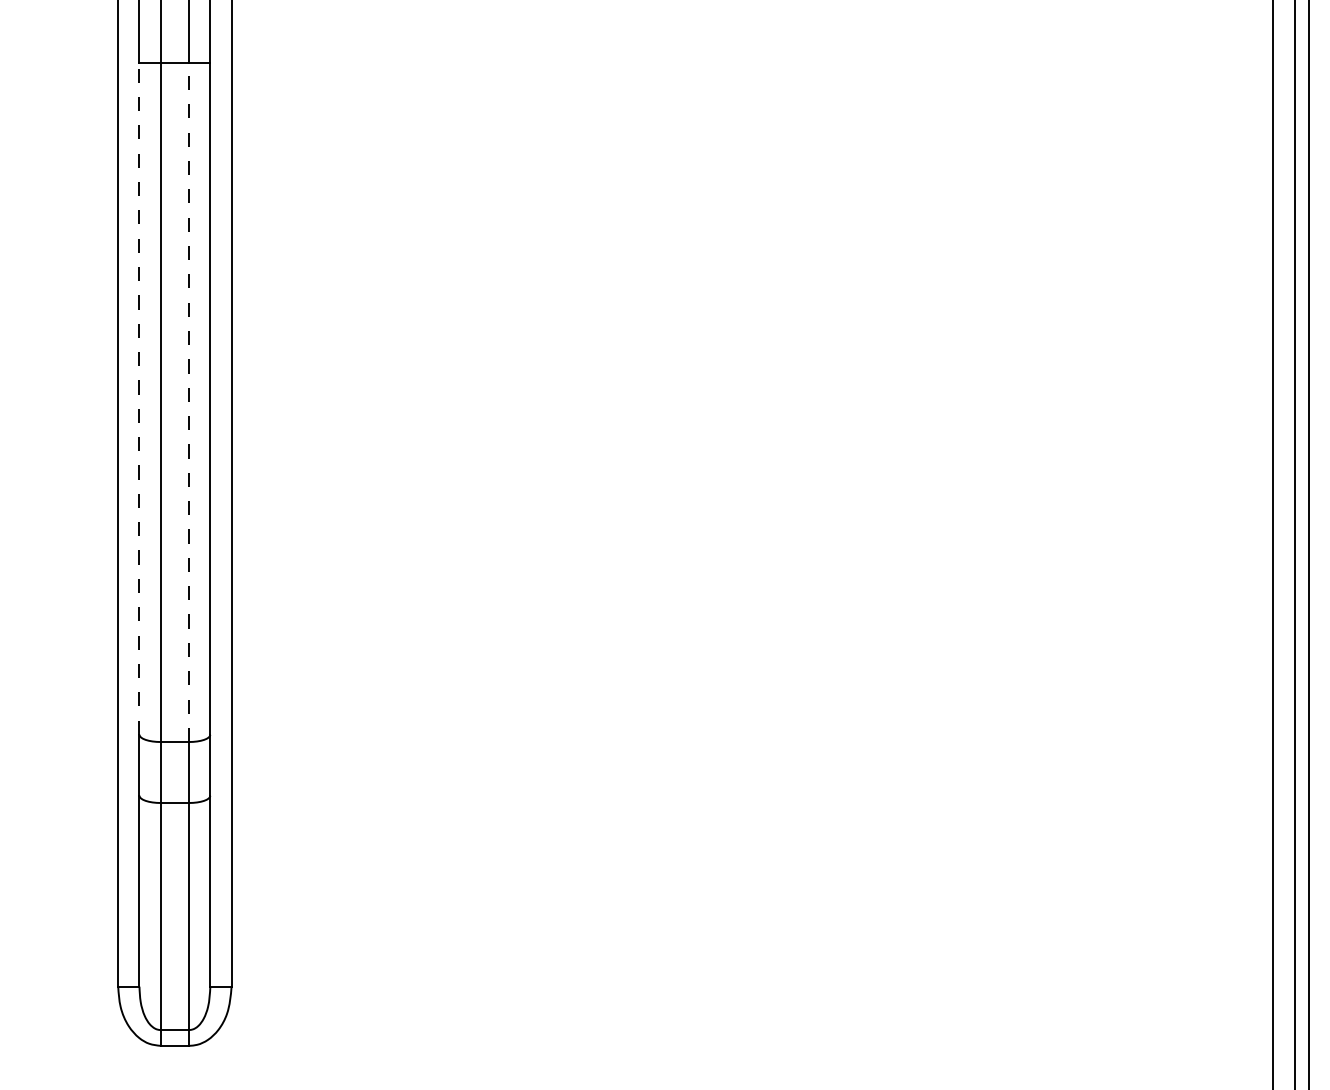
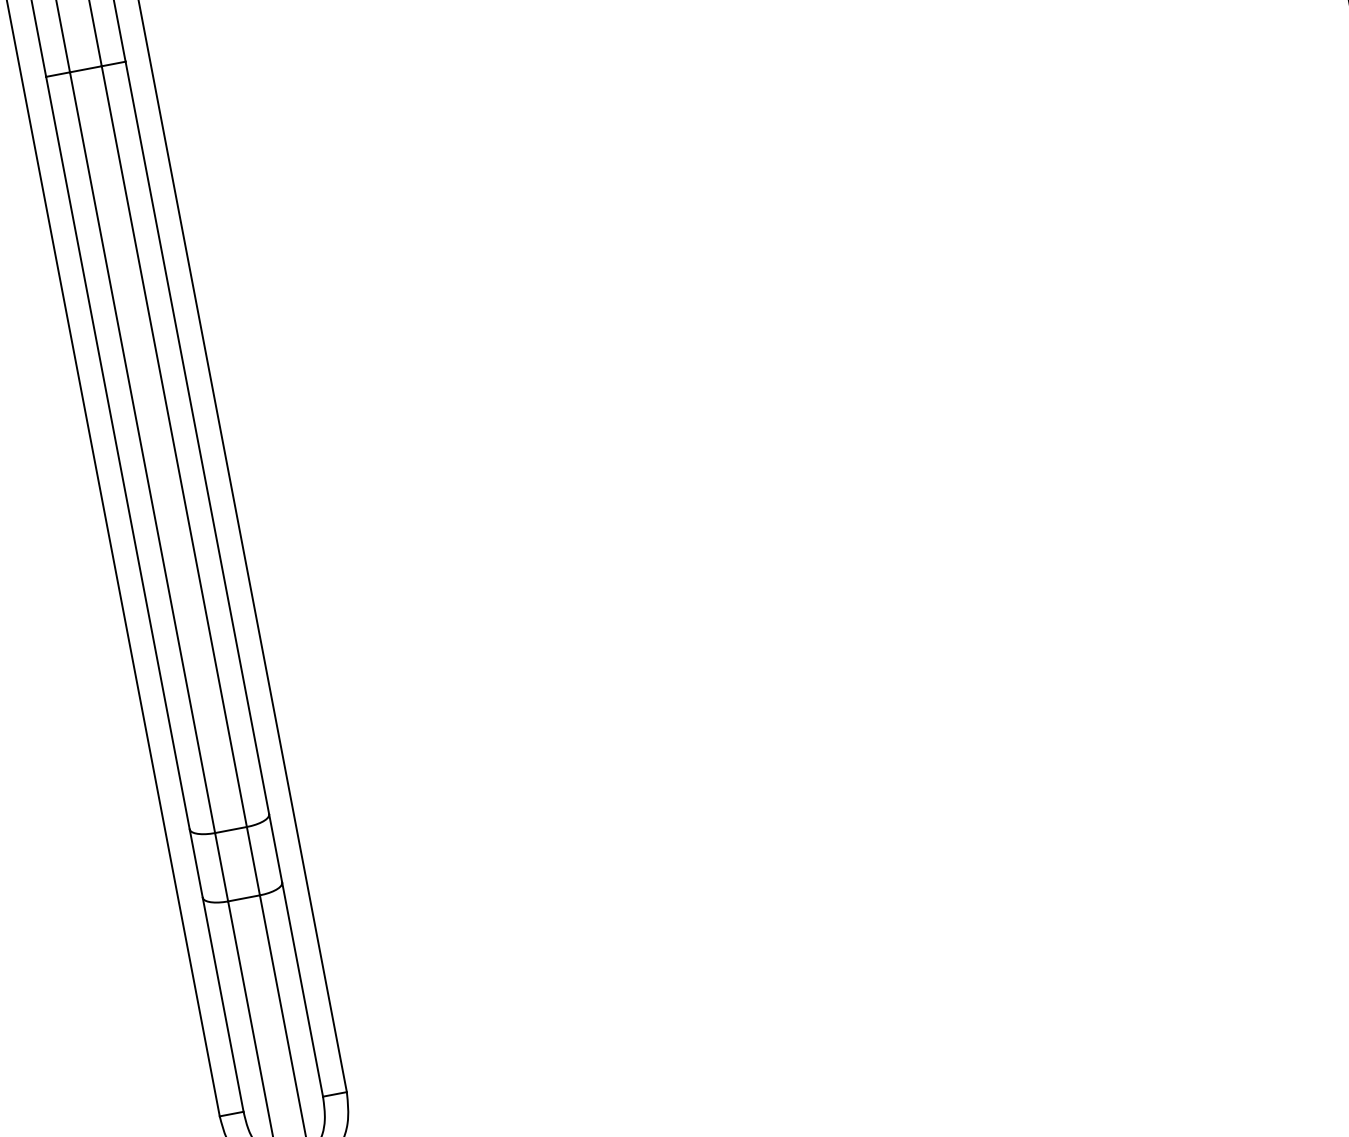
line: (139, 399) -> (118, 453), dashed -> solid
line: (189, 402) -> (174, 446), dashed -> solid

